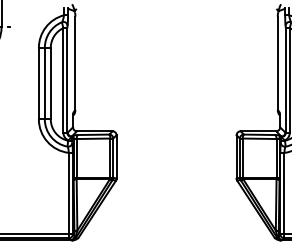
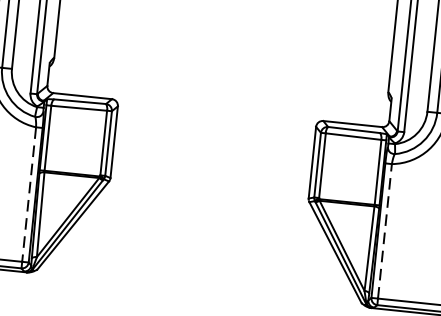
line: (68, 193) -> (28, 194), solid -> dashed
line: (284, 193) -> (385, 231), solid -> dashed

